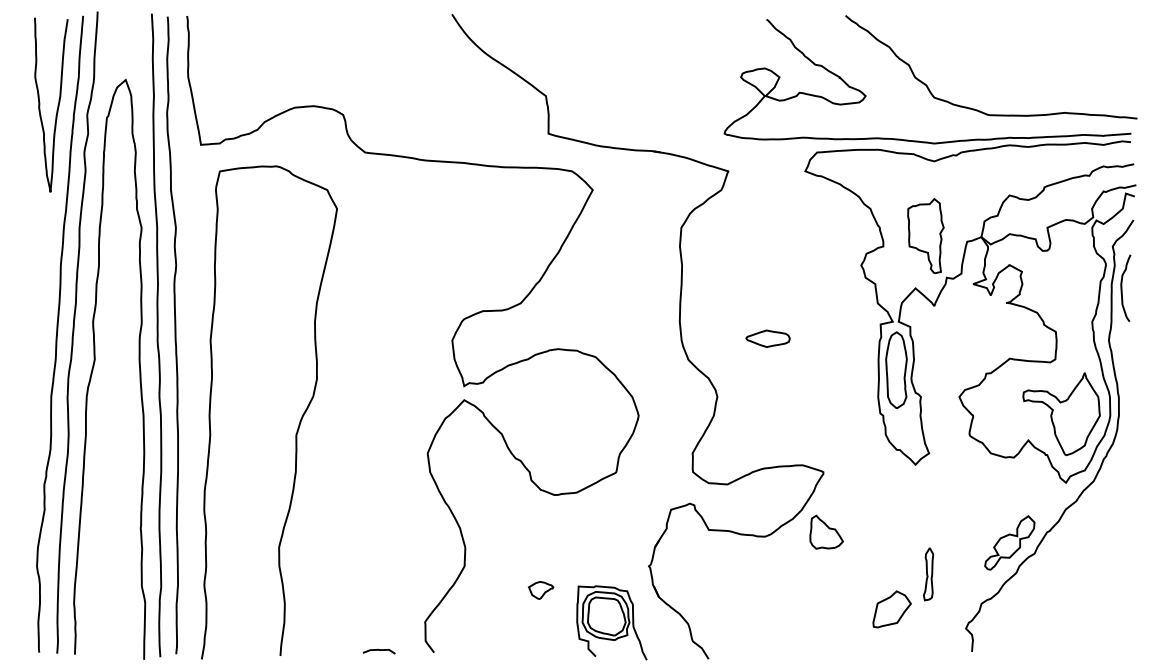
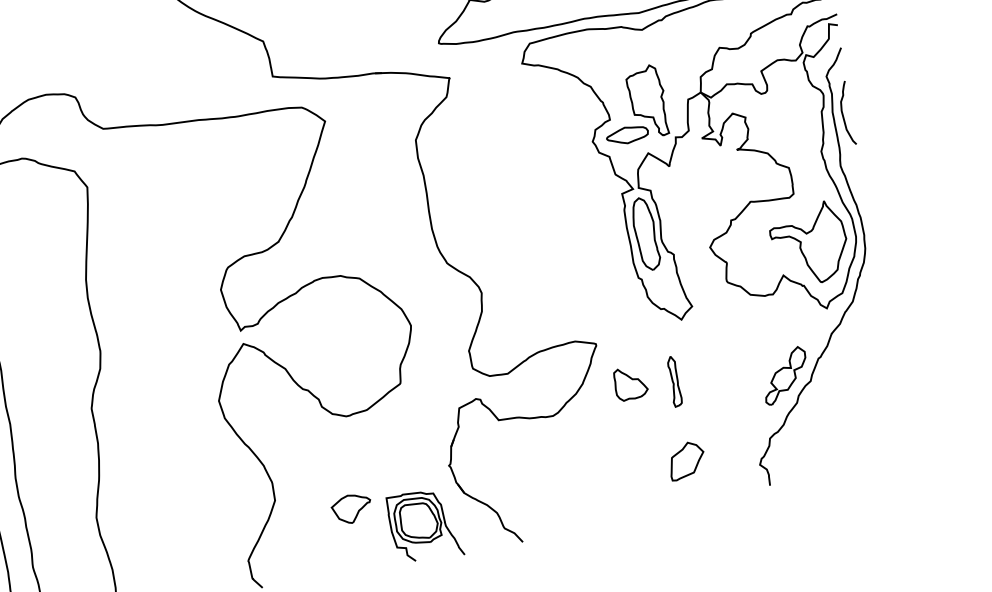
part: (767, 338) -> (626, 135), moved
part: (826, 531) -> (630, 382), moved
part: (928, 574) -> (674, 381), moved
part: (540, 590) -> (351, 509), size x1.67

